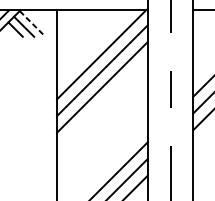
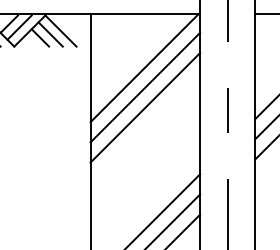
line: (32, 24) -> (60, 31), dashed -> solid

